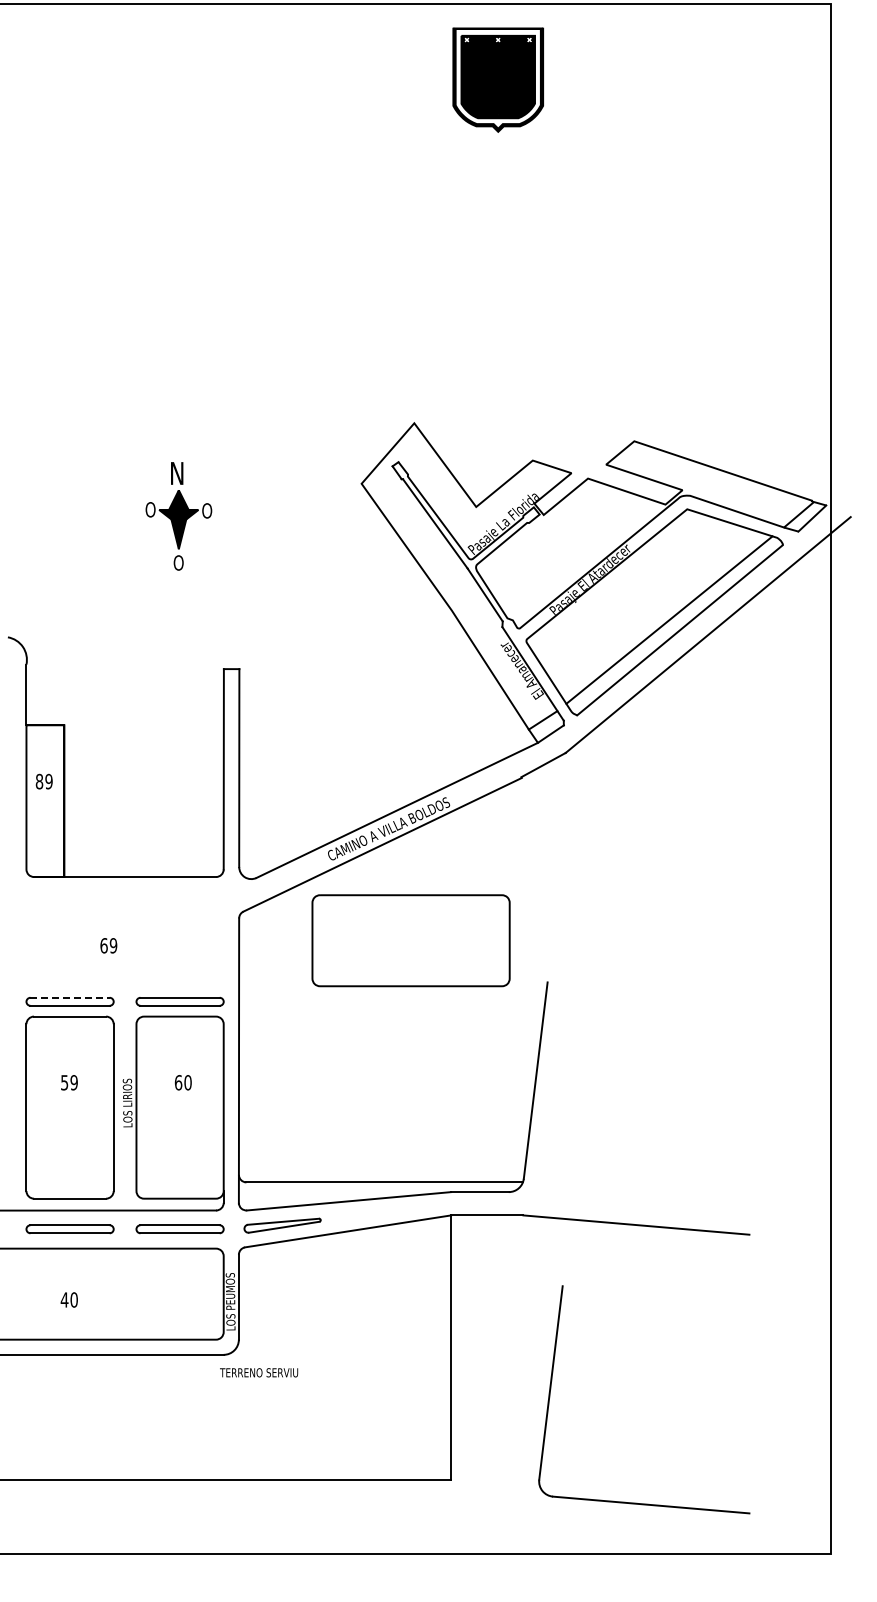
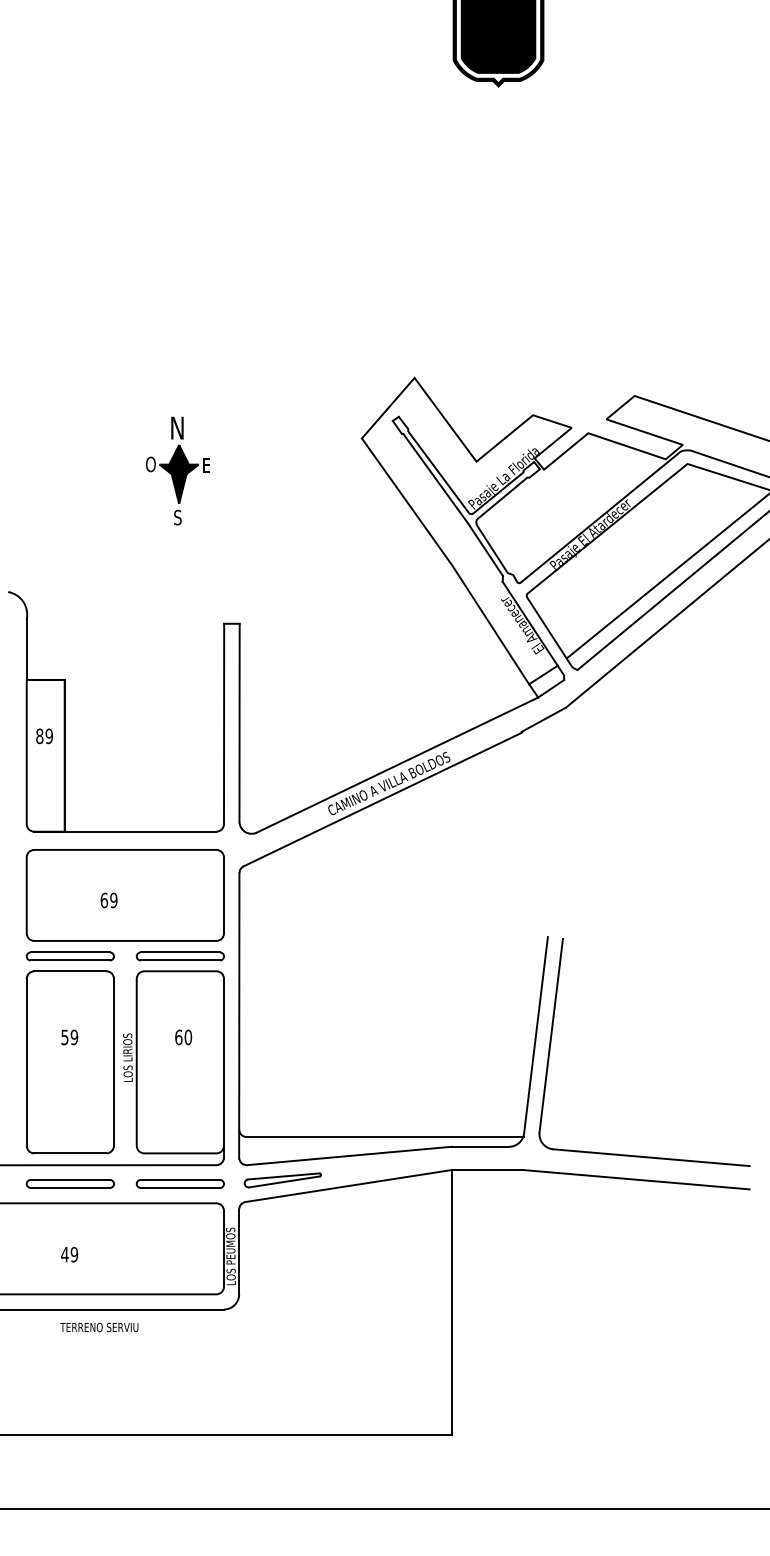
text: (207, 510) -> (207, 465), O -> E
text: (178, 562) -> (178, 517), O -> S
part: (410, 940) -> (124, 895), moved
line: (70, 997) -> (70, 952), dashed -> solid
text: (73, 1299) -> (73, 1254), 40 -> 49
text: (259, 1372) -> (99, 1327), moved
part: (551, 1389) -> (551, 1042), moved

